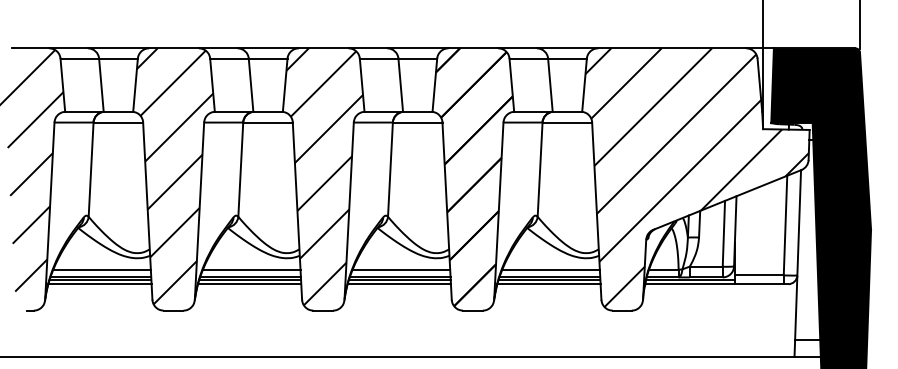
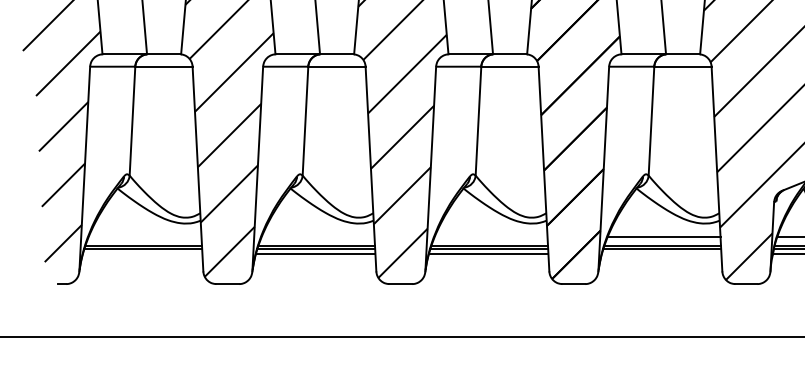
line: (101, 269) -> (144, 236), removed
line: (251, 269) -> (317, 236), removed
line: (401, 269) -> (491, 236), removed
line: (99, 284) -> (142, 253), removed
line: (548, 284) -> (661, 253), removed

